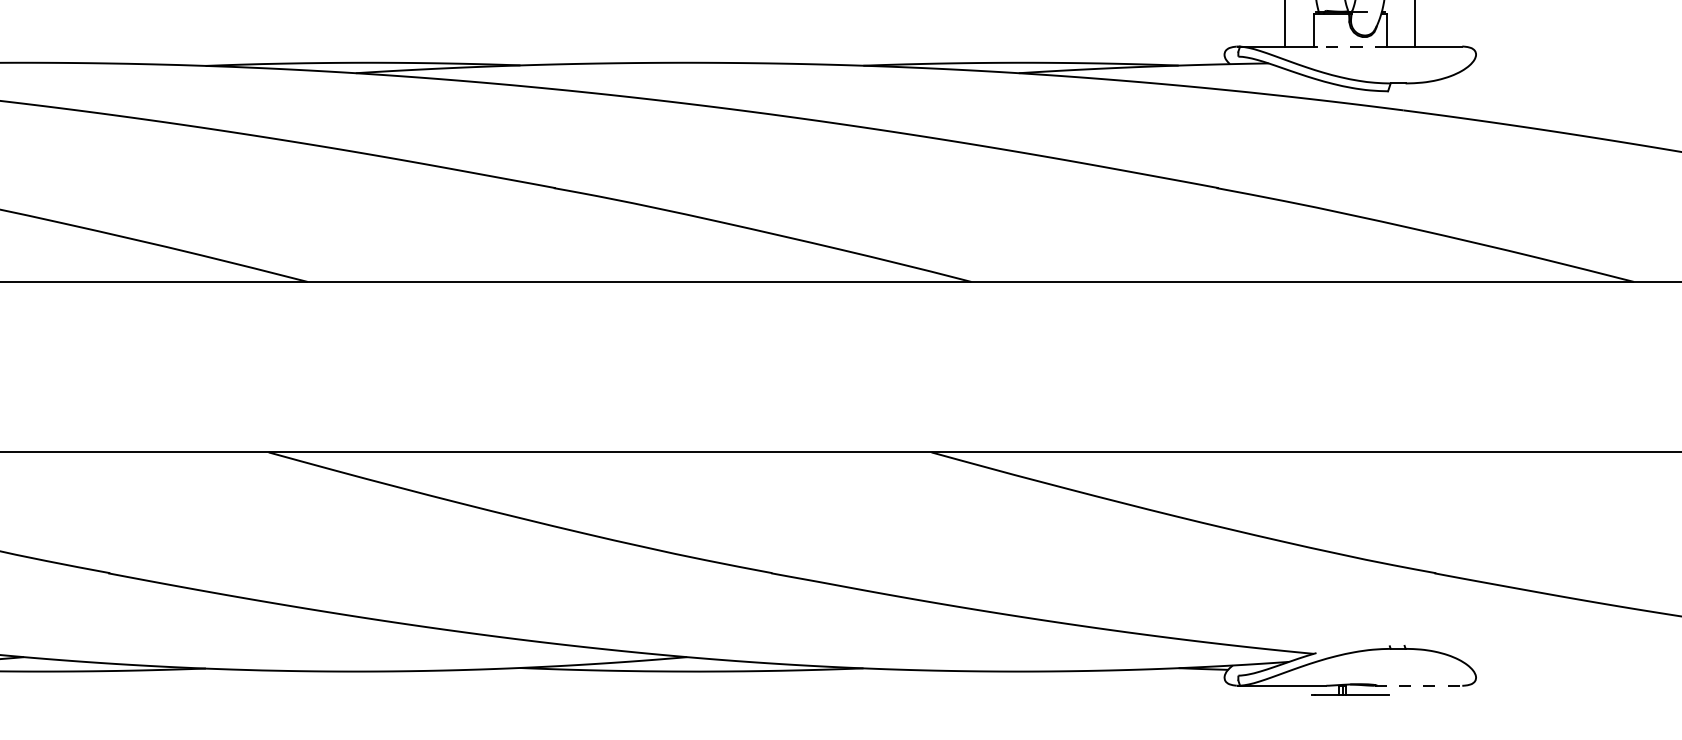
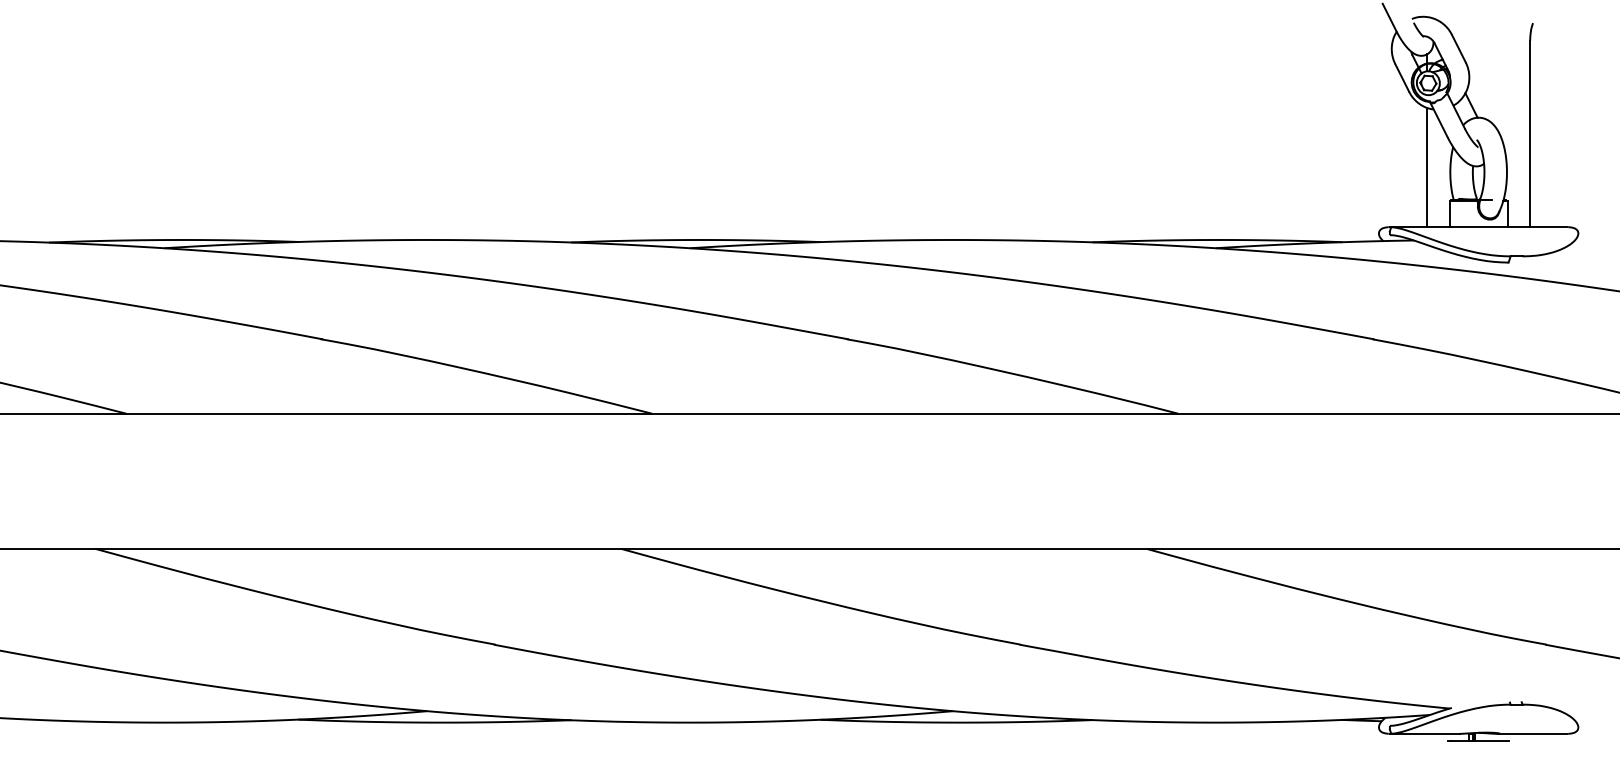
line: (1351, 47) -> (1479, 227), dashed -> solid
line: (1418, 685) -> (1532, 733), dashed -> solid

